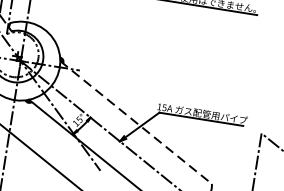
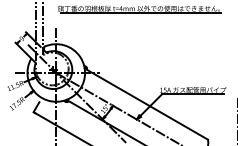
line: (136, 123) -> (146, 104), dashed -> solid

